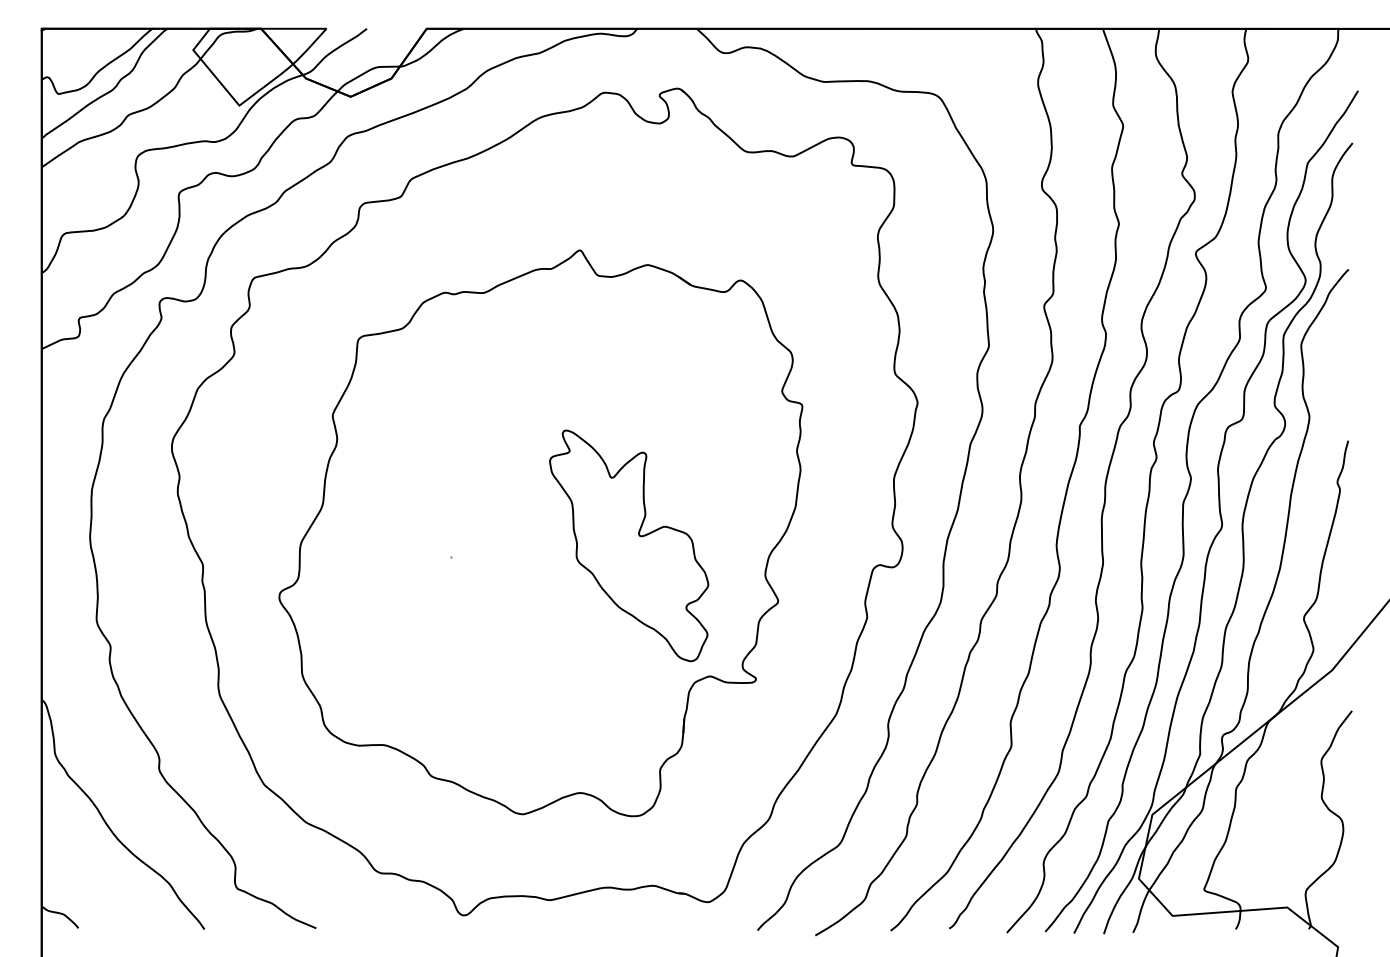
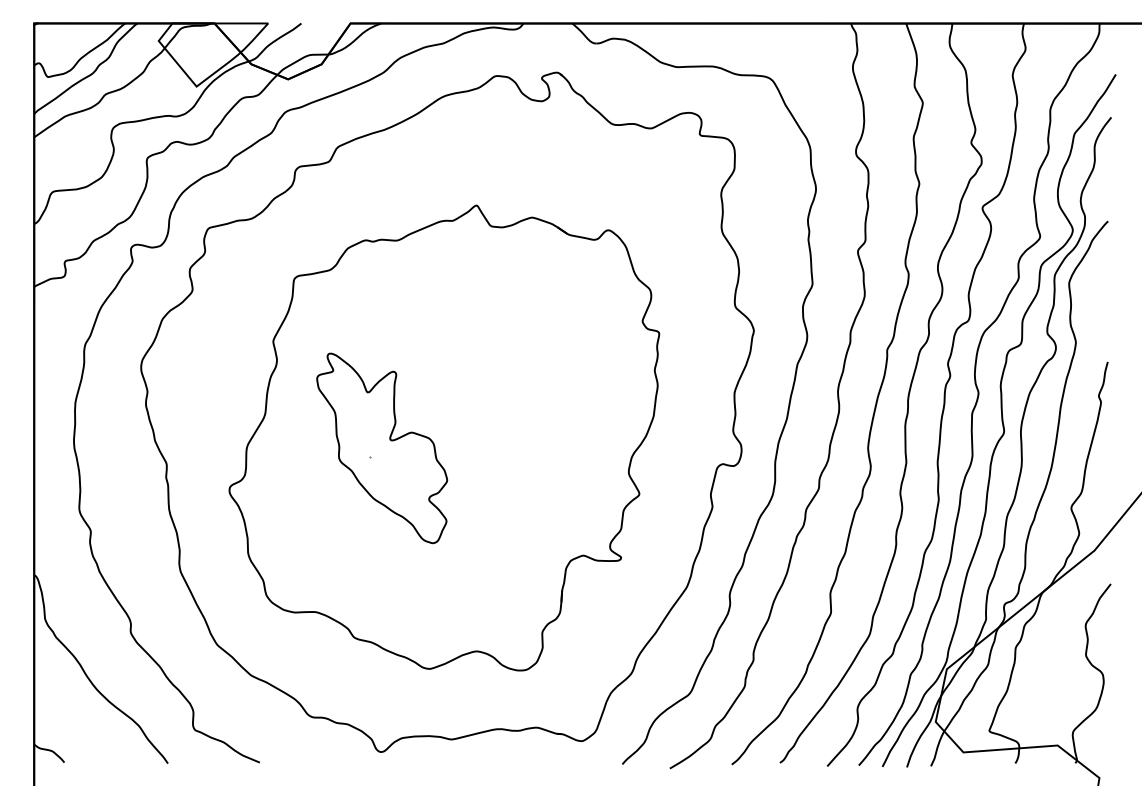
part: (629, 545) -> (382, 448), moved

